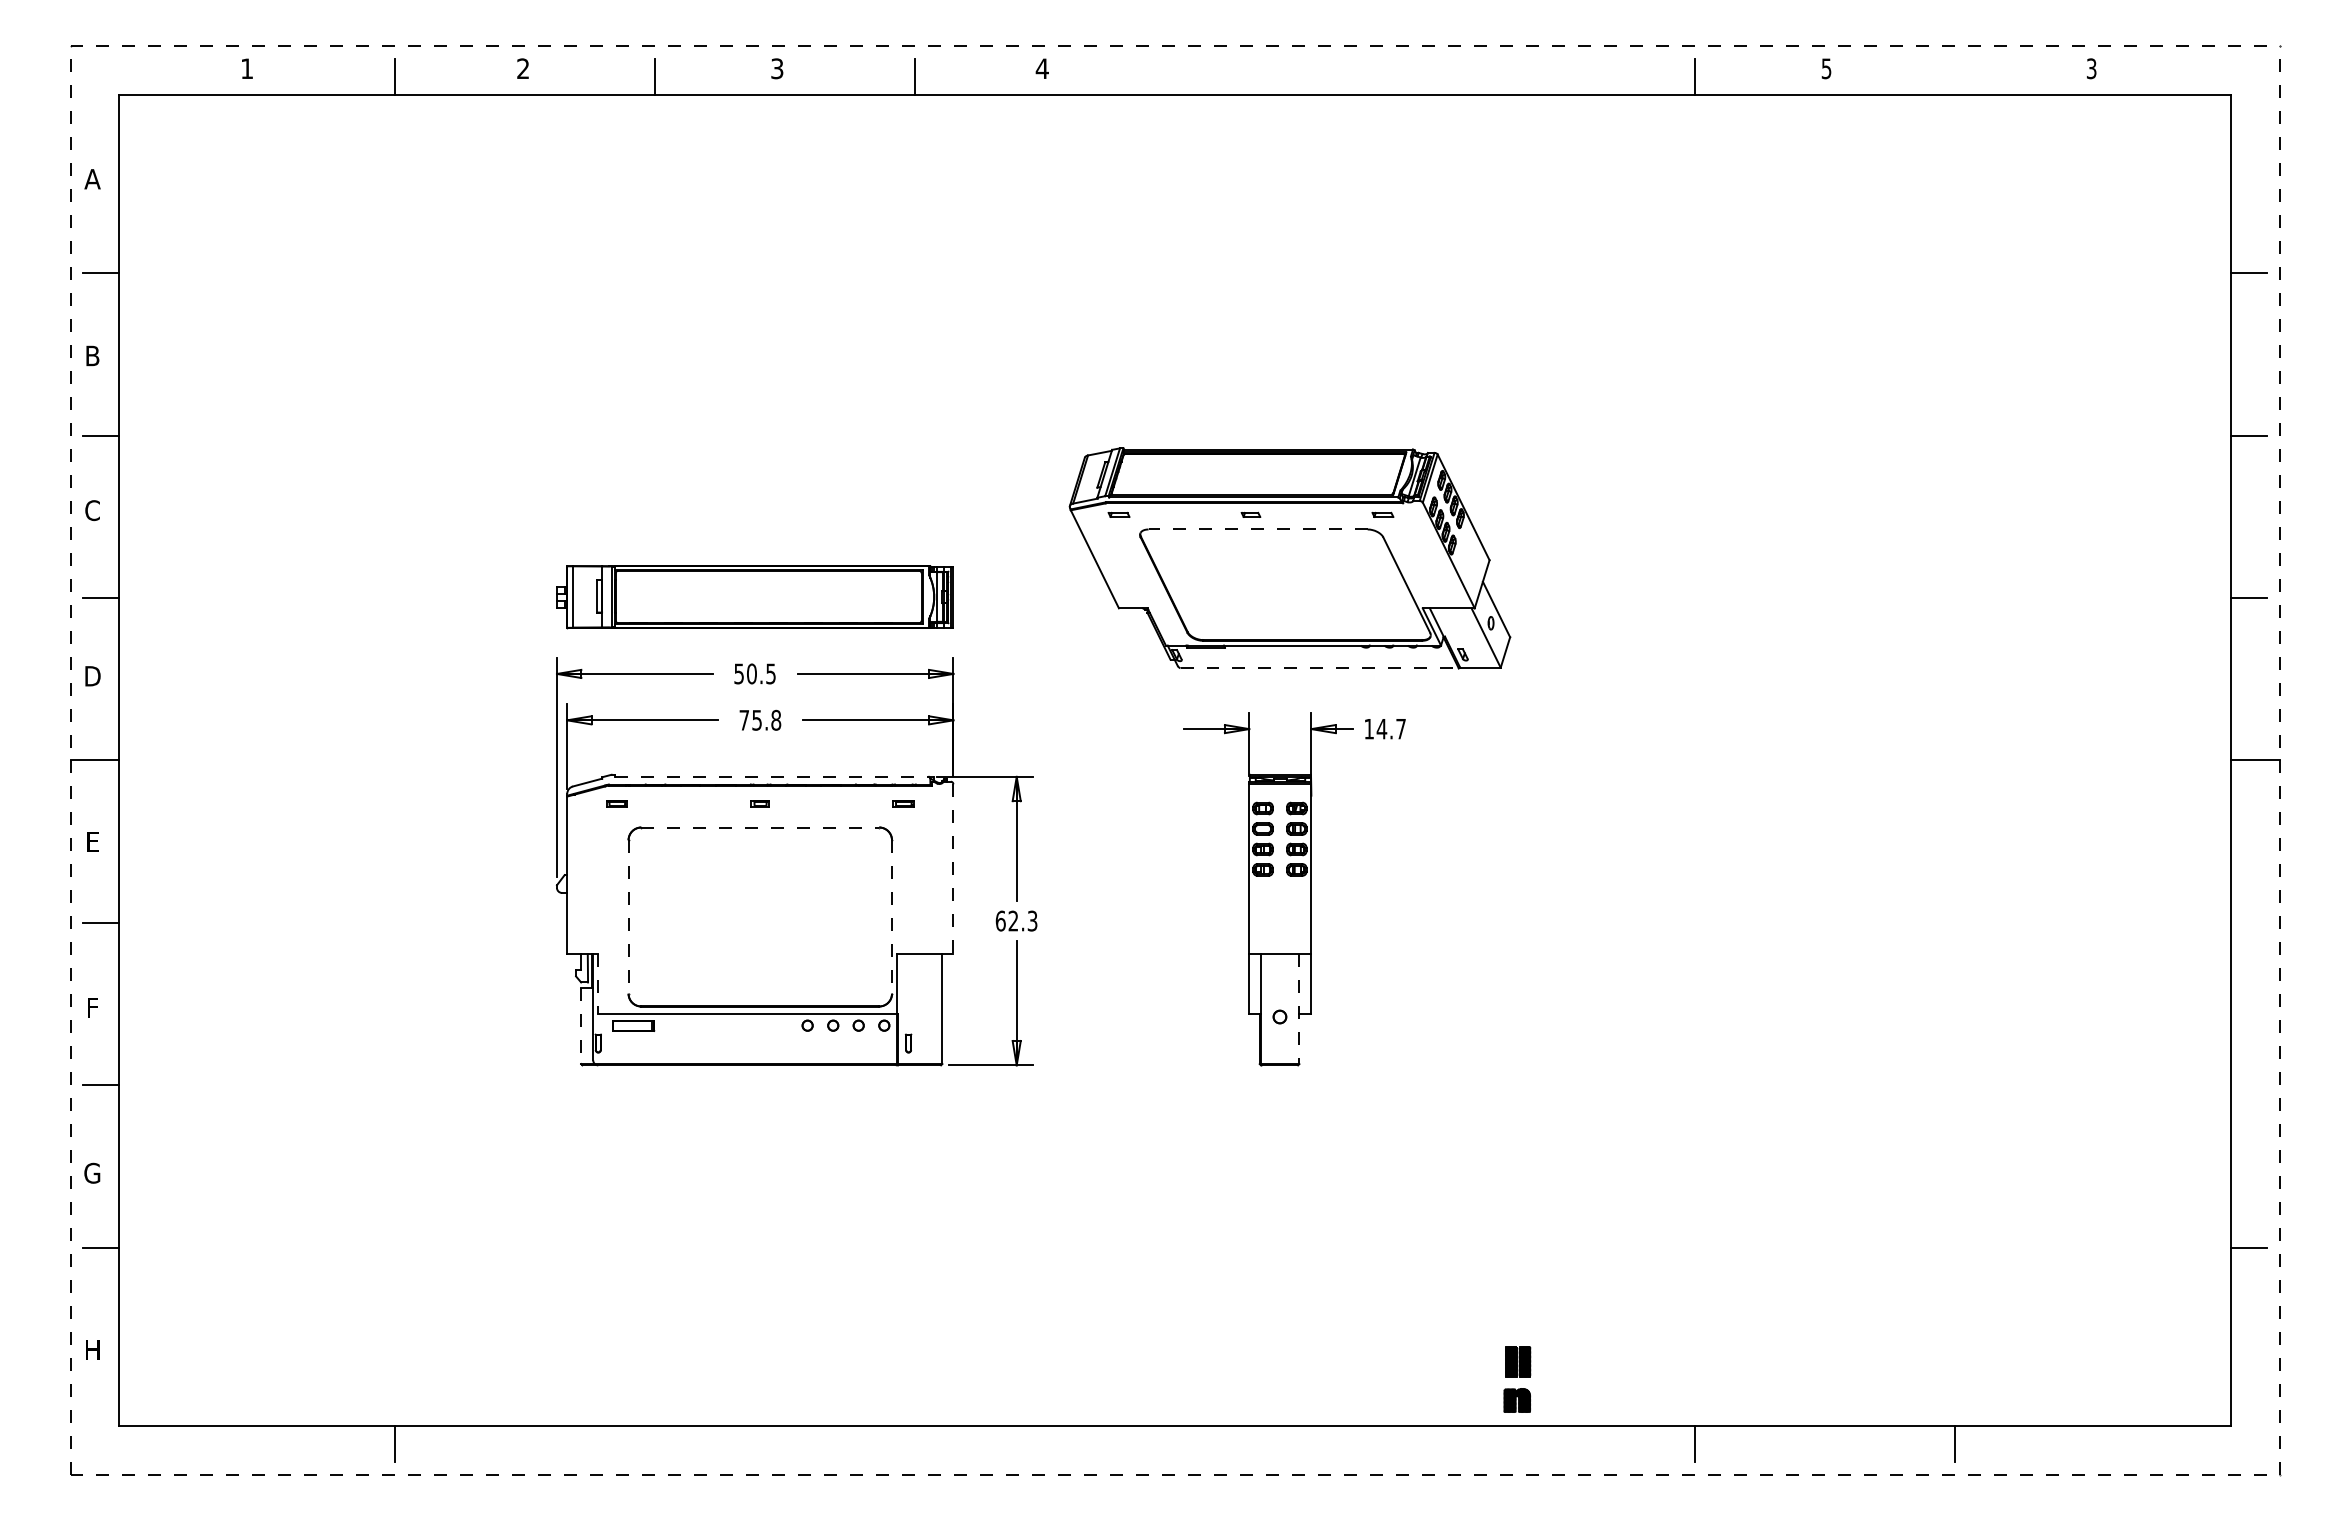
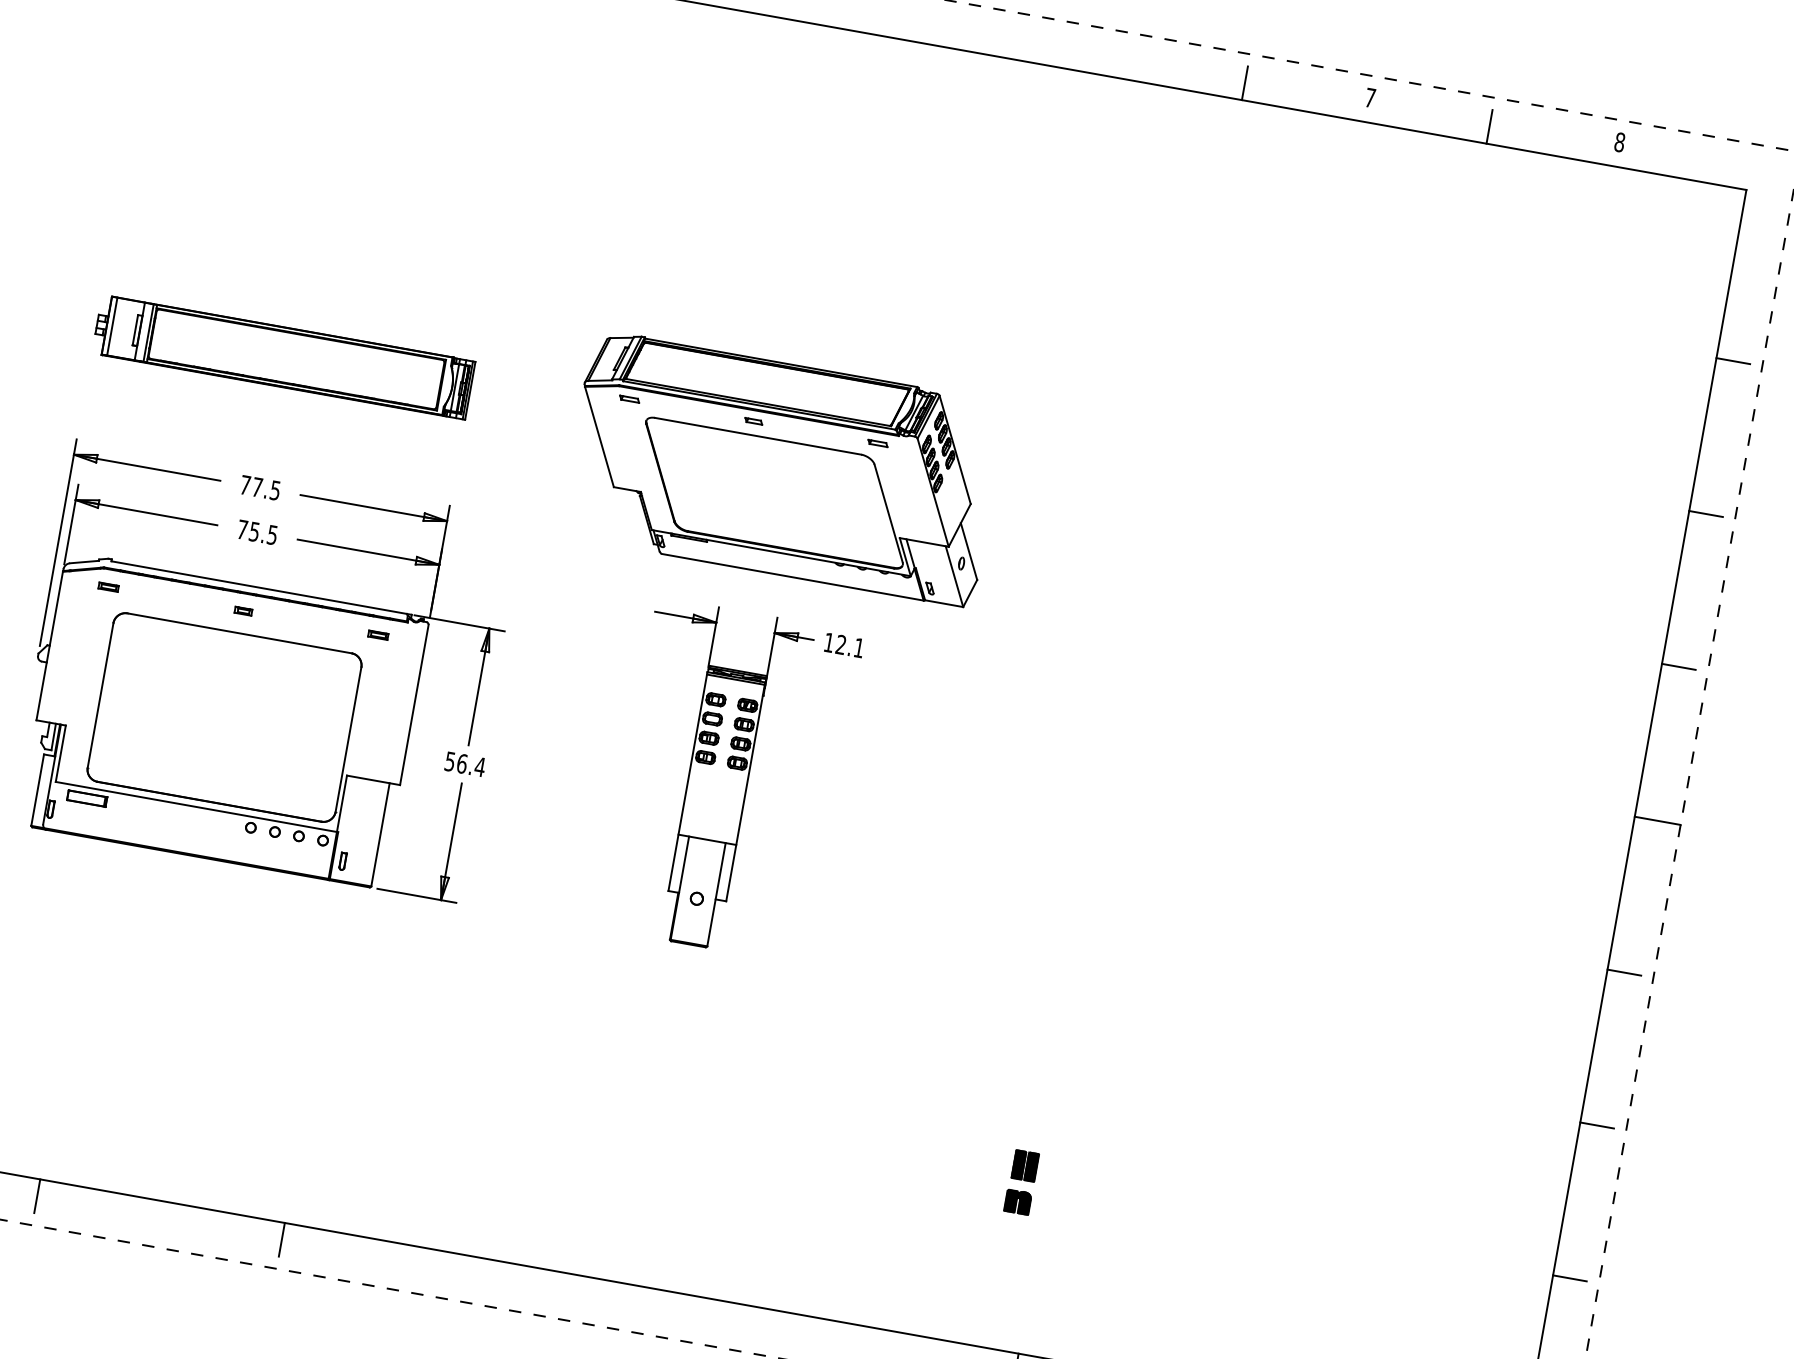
text: (1826, 68) -> (1370, 97), 5 -> 7
text: (2091, 68) -> (1619, 142), 3 -> 8
line: (1954, 76) -> (1489, 126), added
line: (1258, 529) -> (758, 436), dashed -> solid
part: (754, 597) -> (283, 357), moved
line: (1320, 668) -> (793, 577), dashed -> solid
text: (745, 673) -> (251, 485), 50.5 -> 77.5
text: (776, 719) -> (272, 534), 75.8 -> 75.5
text: (1390, 728) -> (849, 645), 14.7 -> 12.1
line: (774, 776) -> (261, 587), dashed -> solid
line: (760, 827) -> (239, 633), dashed -> solid
line: (953, 869) -> (414, 705), dashed -> solid
line: (628, 917) -> (100, 695), dashed -> solid
line: (891, 917) -> (347, 740), dashed -> solid
text: (1016, 920) -> (465, 763), 62.3 -> 56.4
line: (2248, 922) -> (1624, 972), added
line: (598, 984) -> (60, 753), dashed -> solid
line: (1299, 1009) -> (716, 894), dashed -> solid
line: (581, 1026) -> (37, 790), dashed -> solid
line: (2248, 1085) -> (1596, 1125), added
part: (1517, 1379) -> (1021, 1182), moved
line: (655, 1444) -> (37, 1196), added
line: (915, 1444) -> (282, 1240), added

